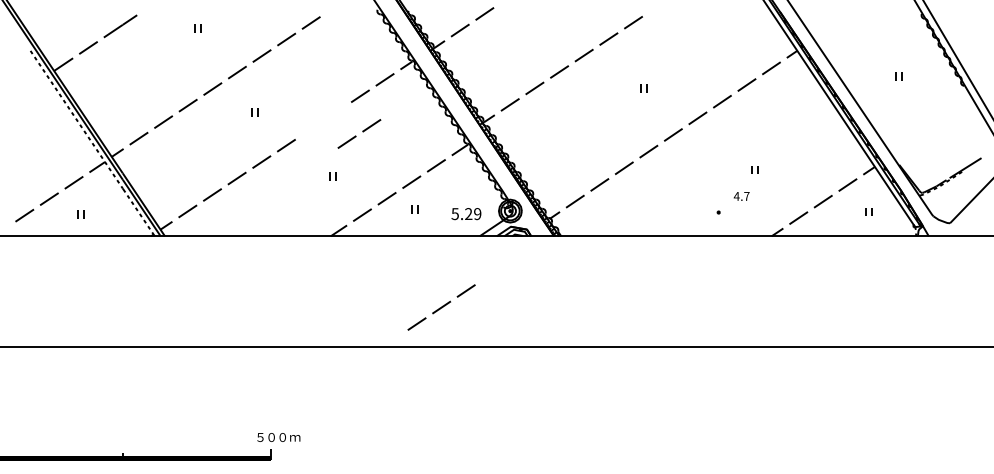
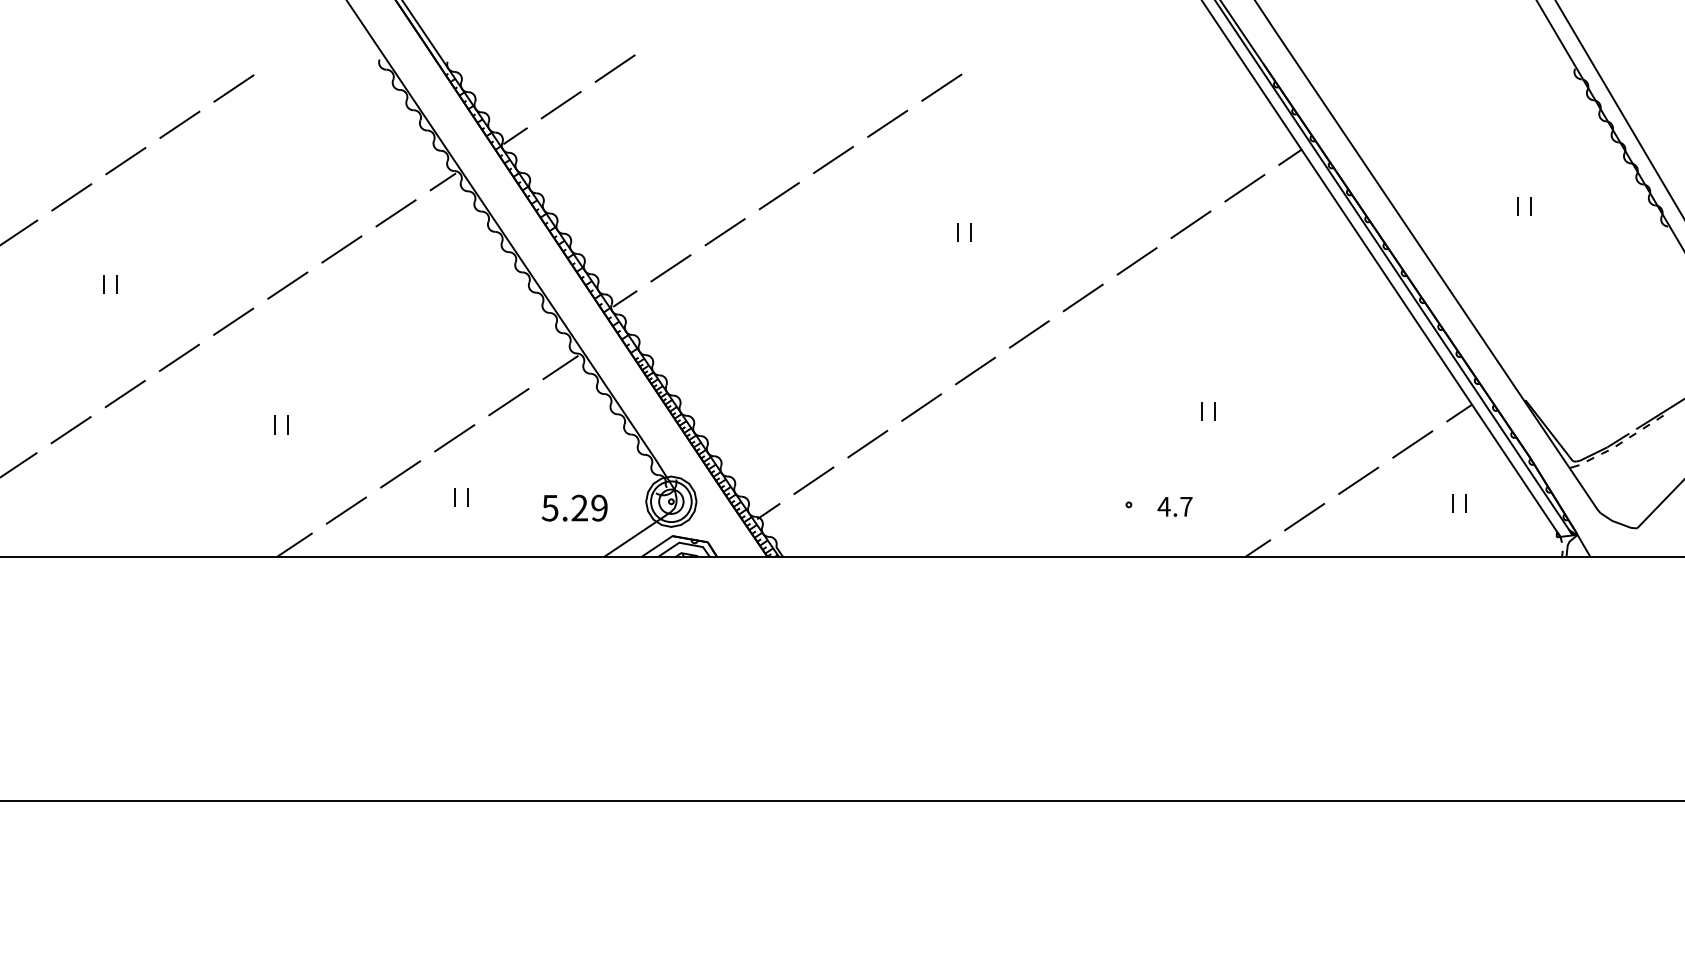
line: (362, 132) -> (267, 300), moved
text: (741, 196) -> (1174, 506), moved
line: (441, 307) -> (520, 713), removed

